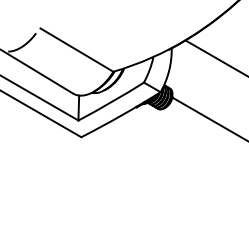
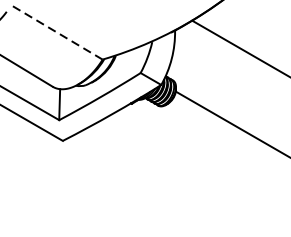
line: (75, 49) -> (55, 31), solid -> dashed

